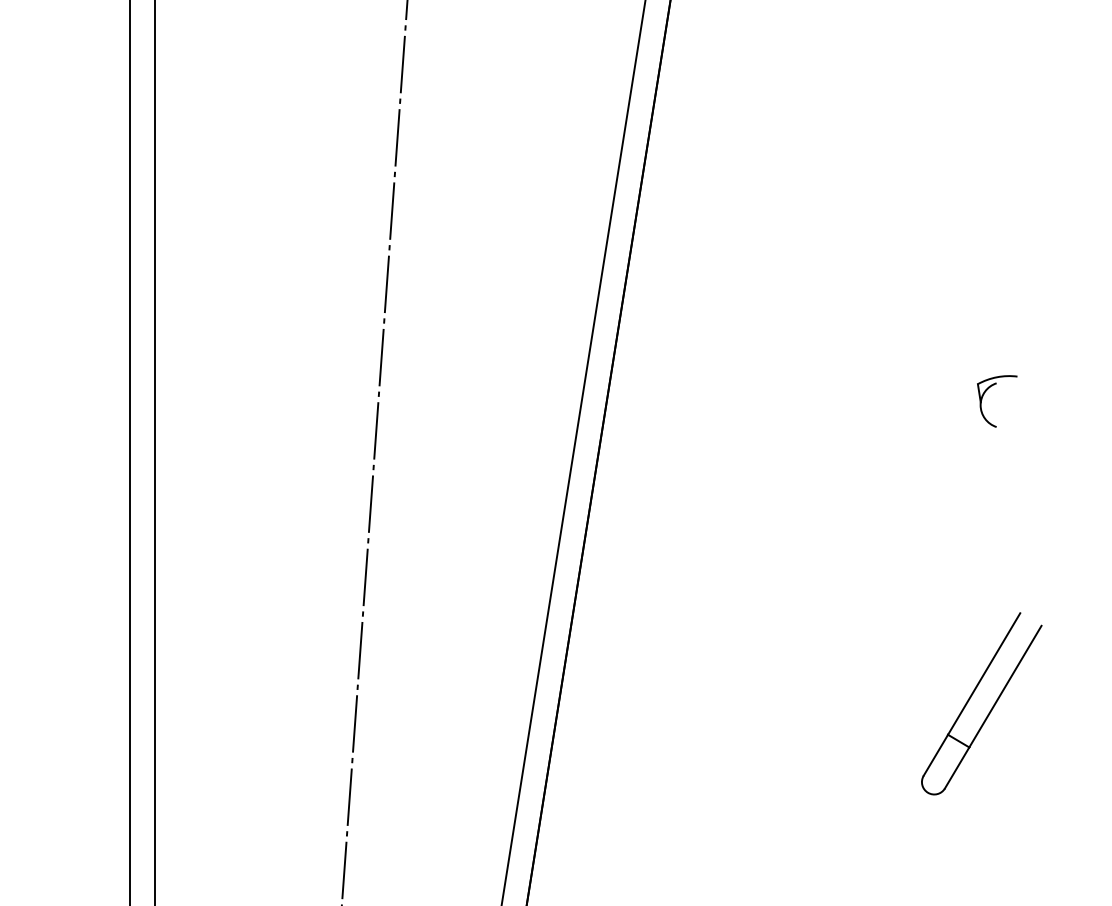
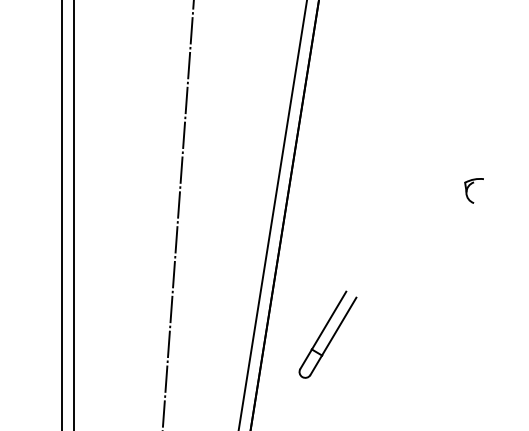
part: (980, 703) -> (327, 334), moved

